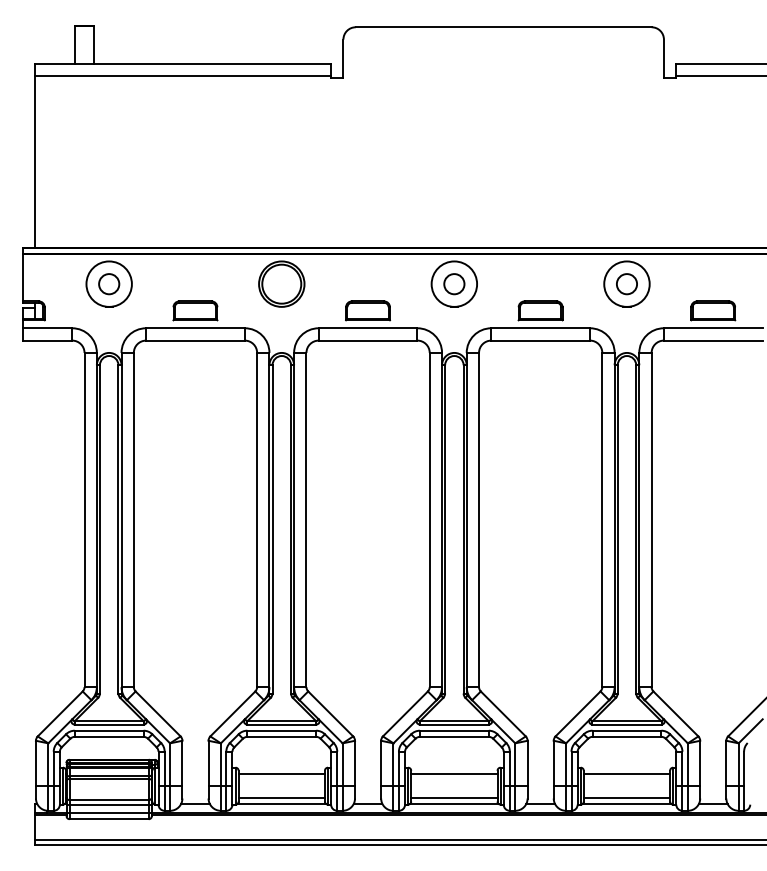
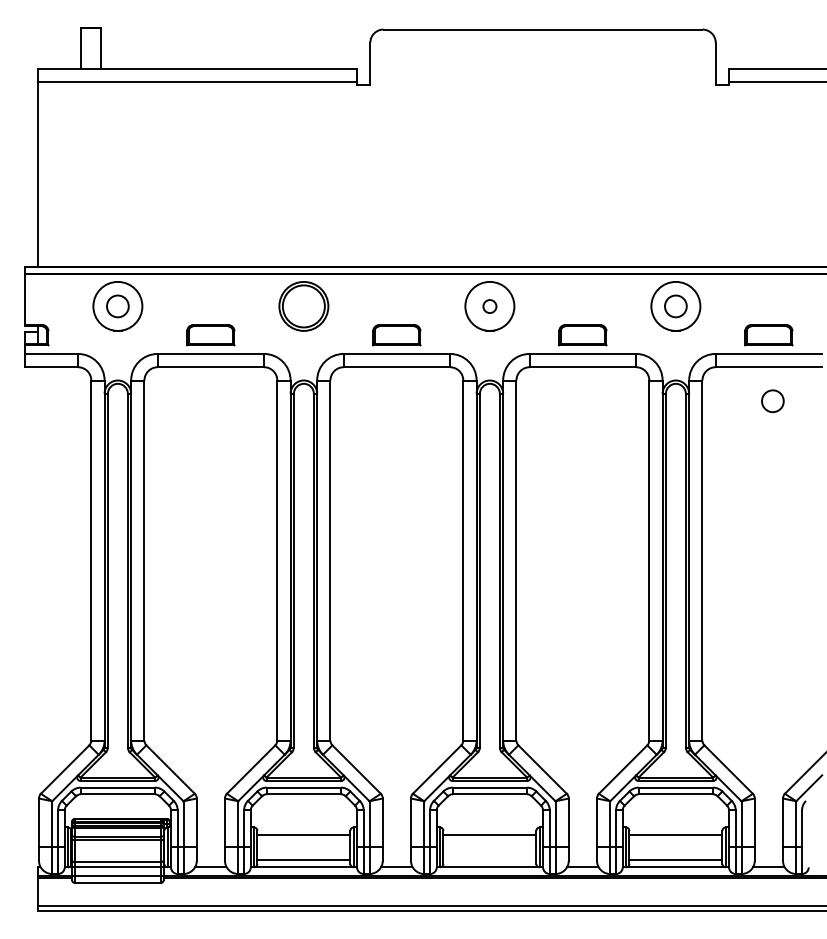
circle: (454, 284) -> (490, 306), size x0.6
circle: (716, 372) -> (772, 401), added
line: (454, 798) -> (490, 860), removed

